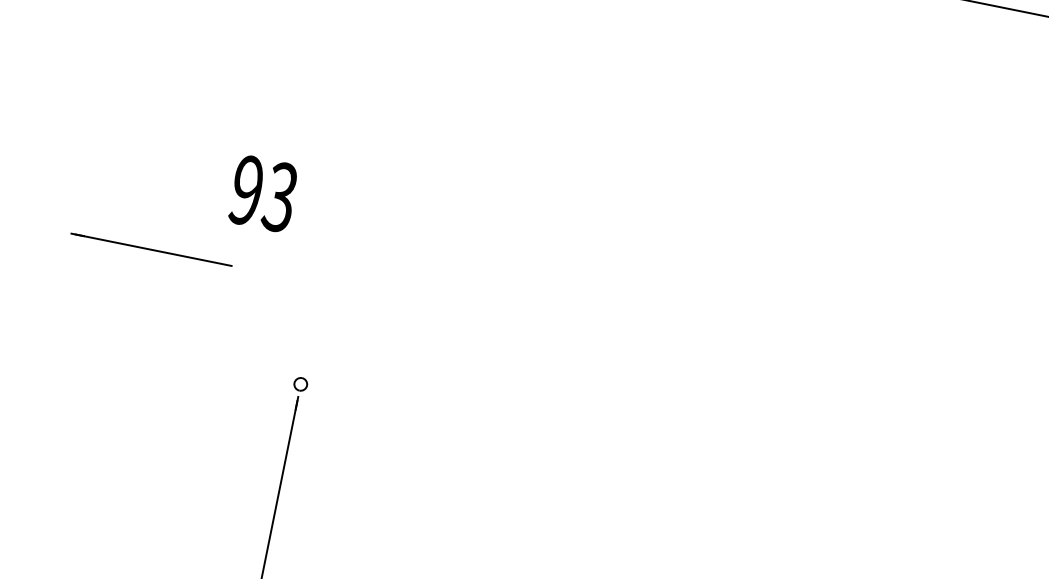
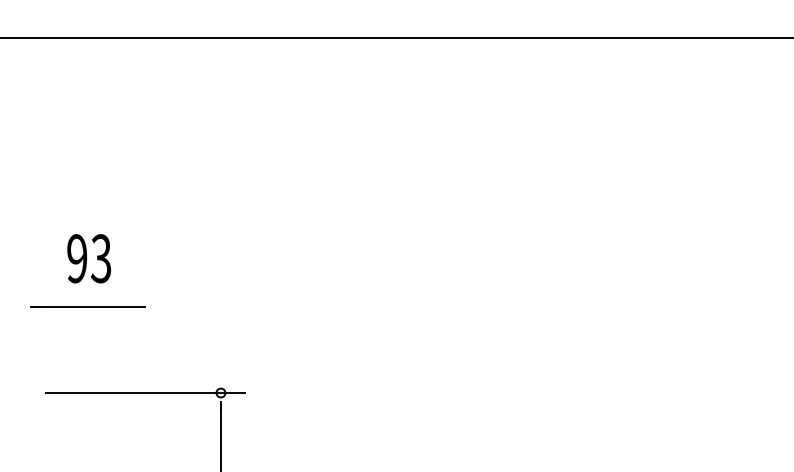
text: (262, 193) -> (88, 258), moved
line: (150, 249) -> (87, 306), moved
line: (194, 363) -> (145, 393), added

